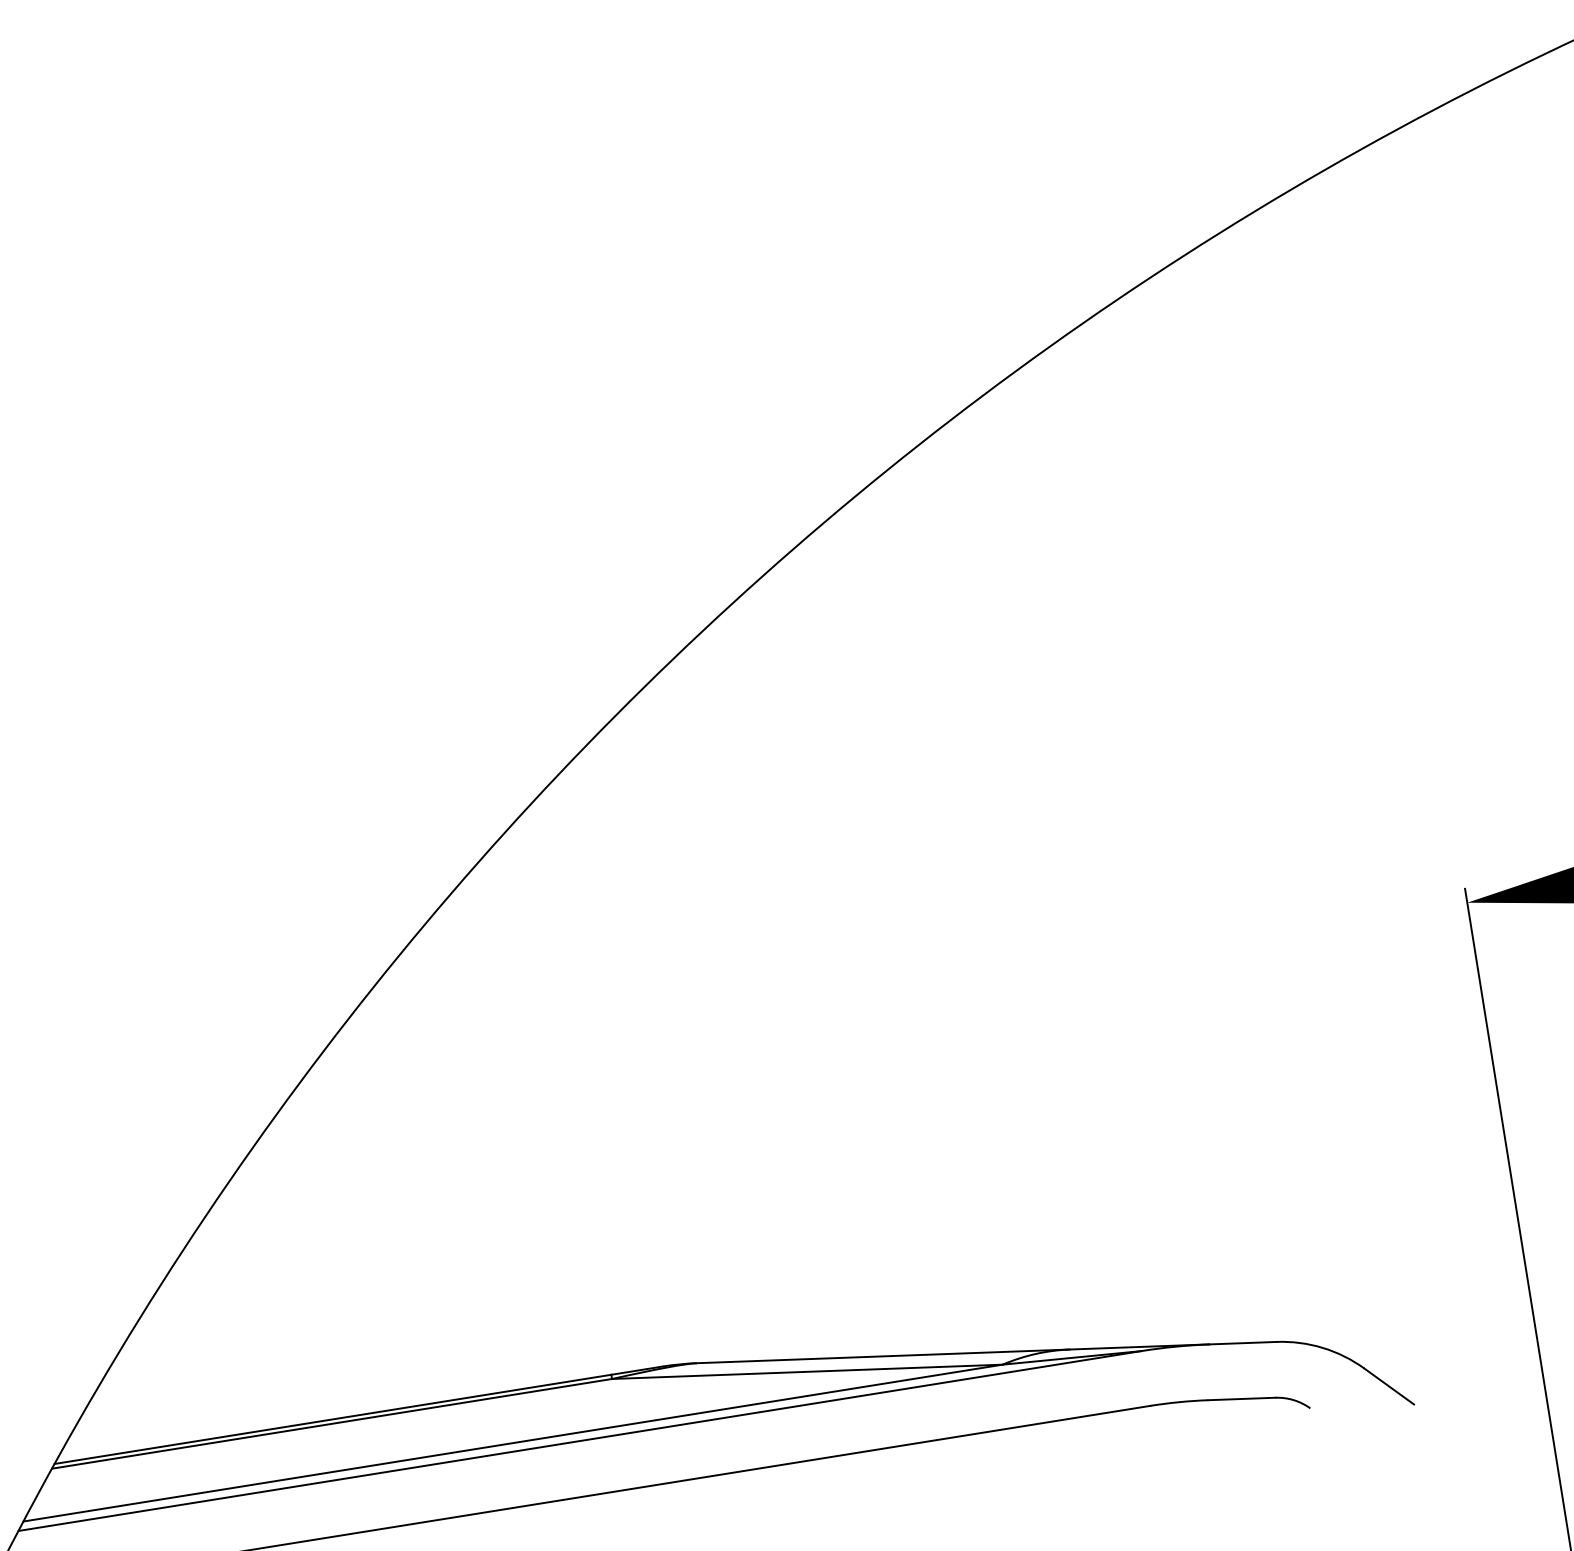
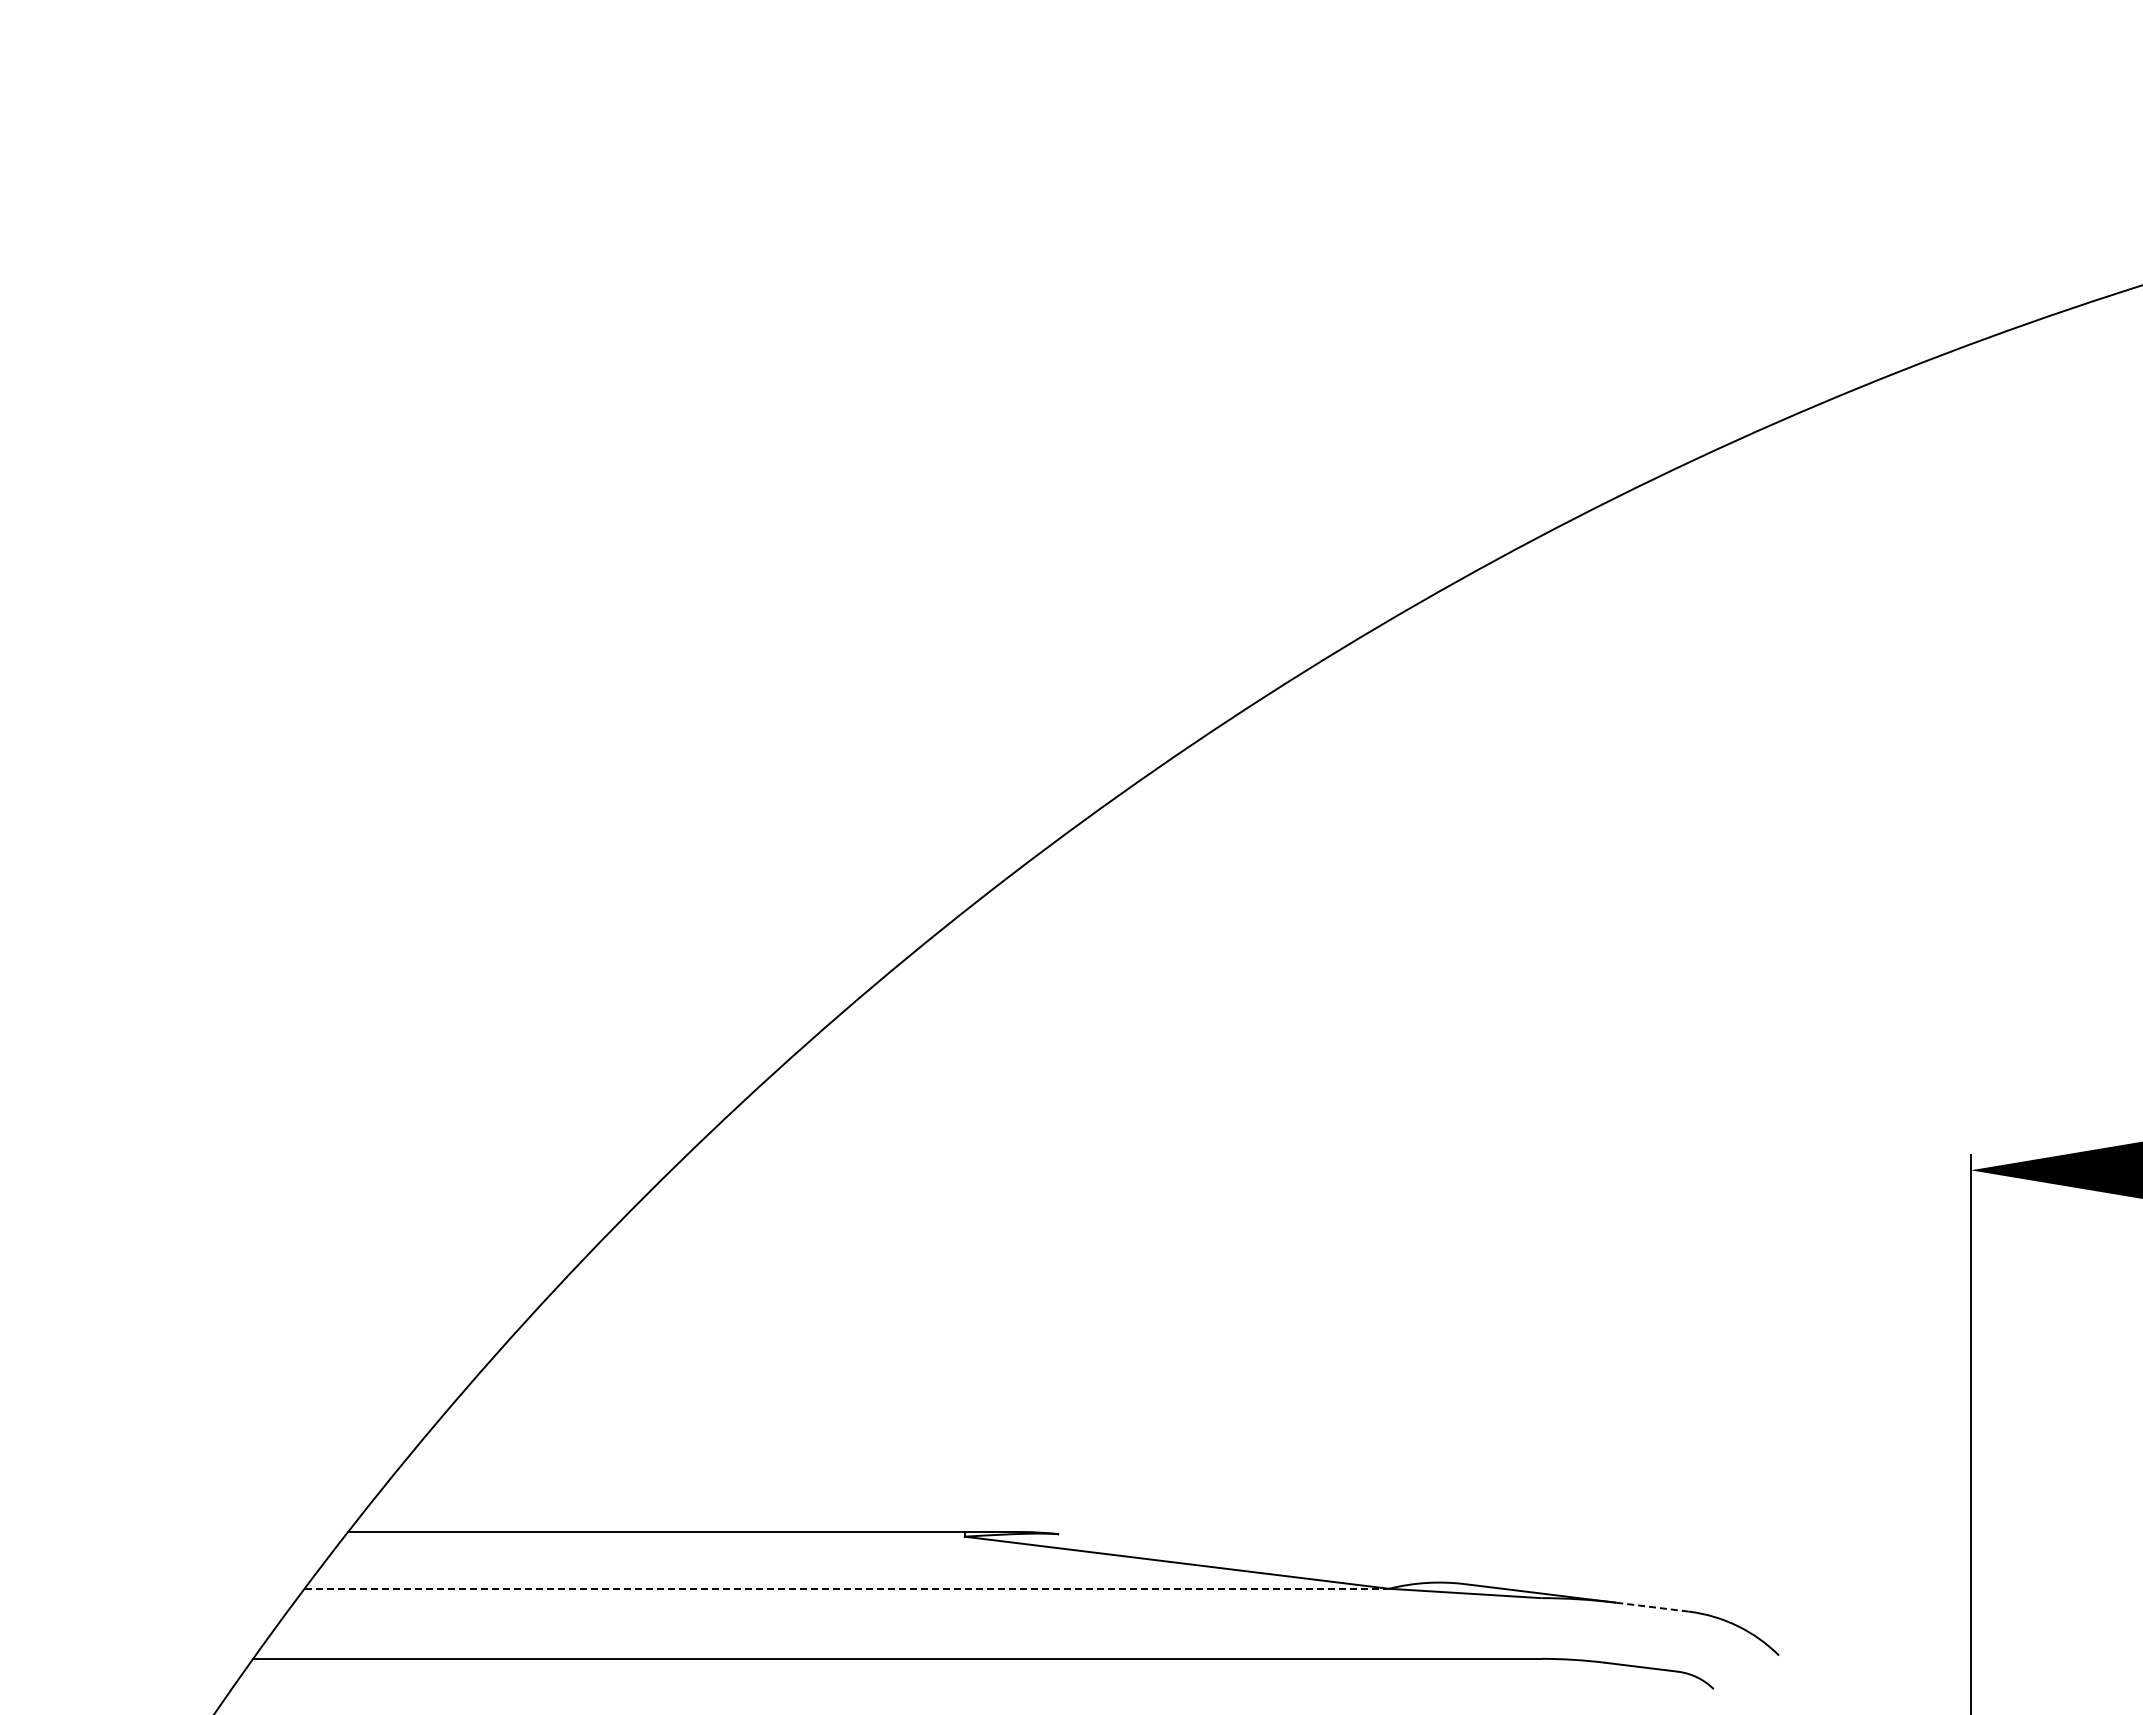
line: (1243, 1343) -> (1652, 1607), solid -> dashed
line: (883, 1356) -> (1261, 1559), removed
line: (1388, 1385) -> (1802, 1678), removed
line: (331, 1423) -> (654, 1536), removed
line: (580, 1441) -> (919, 1598), removed
line: (513, 1442) -> (847, 1588), solid -> dashed

